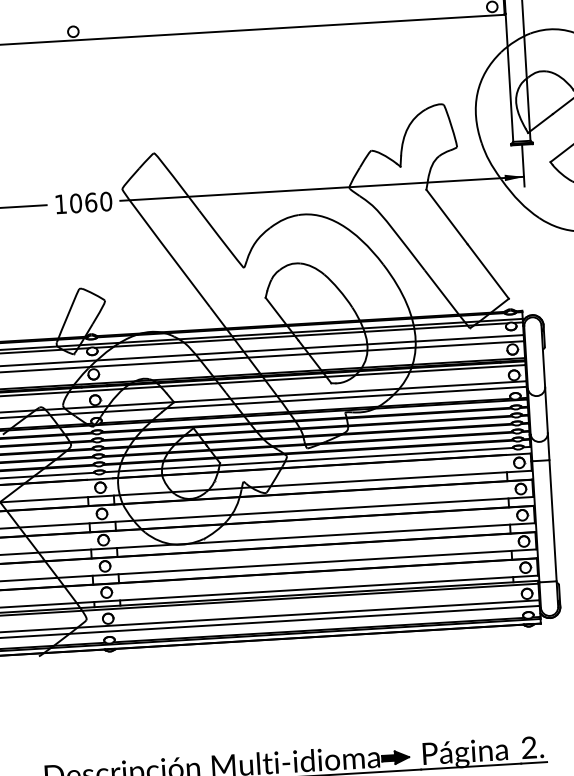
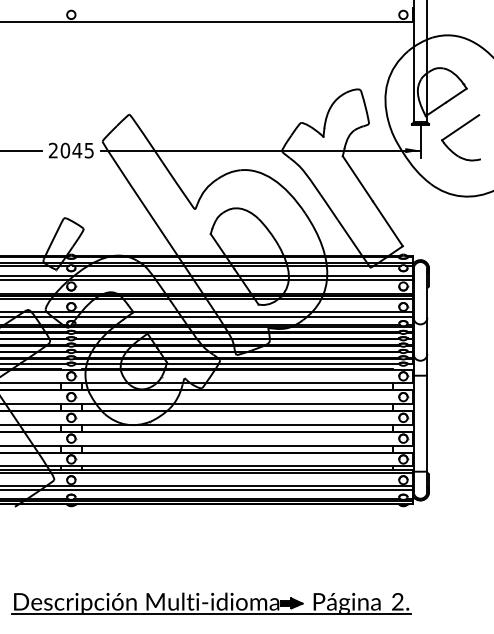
text: (83, 202) -> (71, 150), 1060 -> 2045

